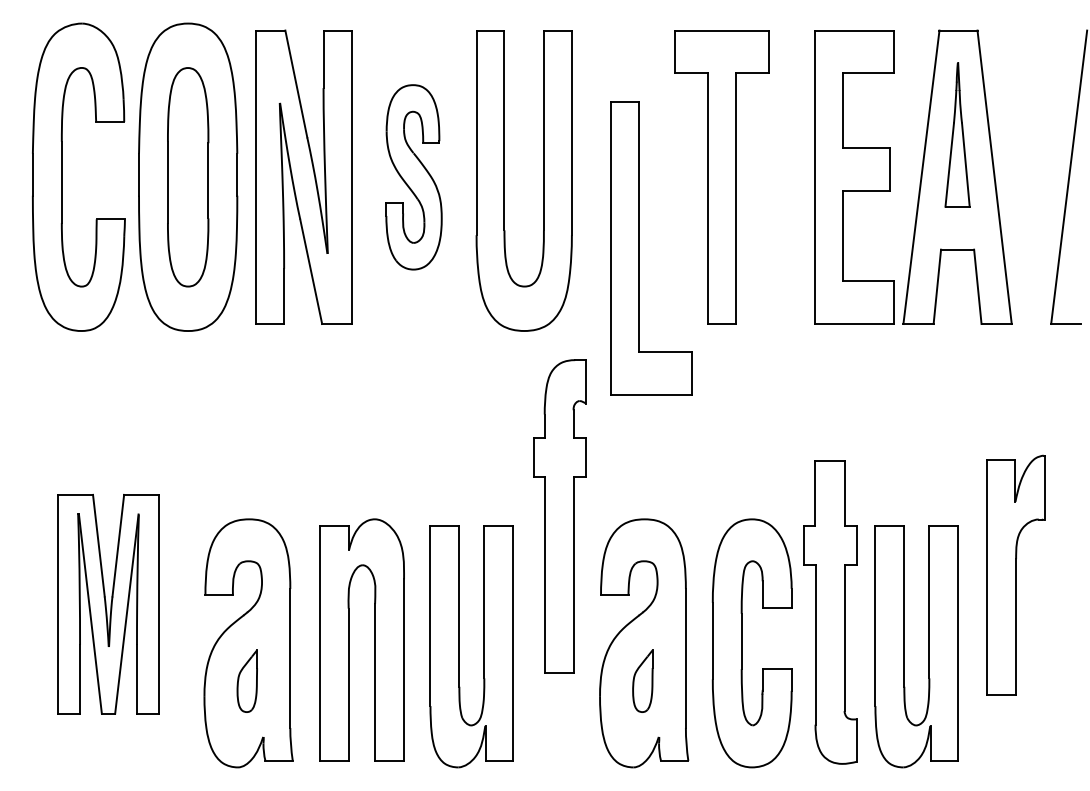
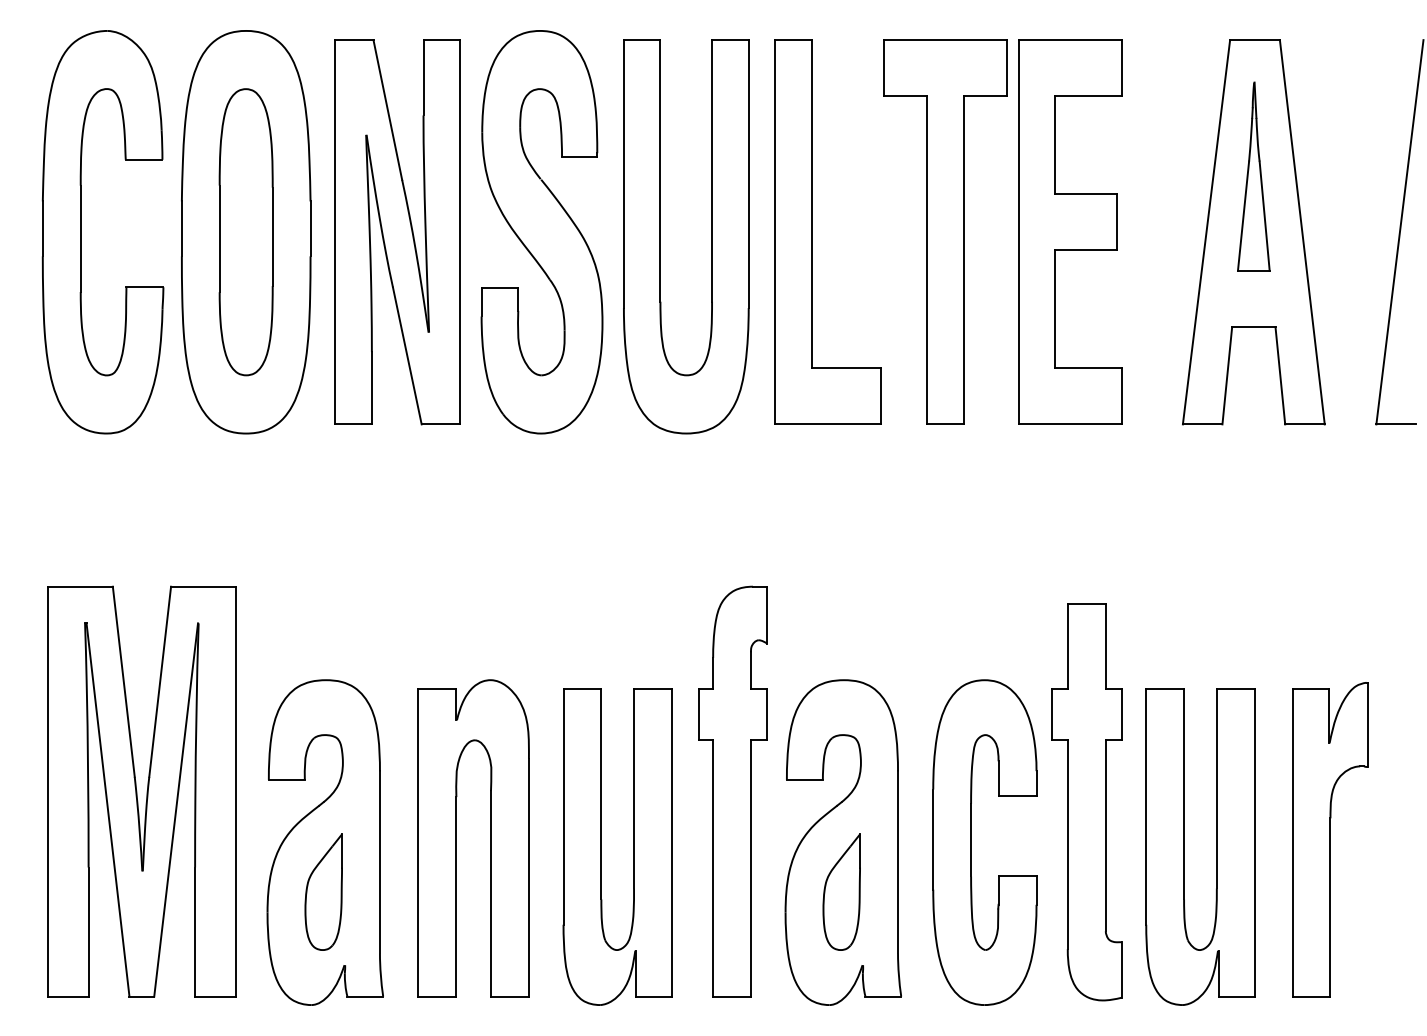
part: (855, 176) -> (1070, 231), moved
part: (413, 177) -> (541, 232), size x1.67
part: (639, 247) -> (812, 231), moved
part: (559, 516) -> (732, 791), moved
part: (1016, 575) -> (1330, 839), moved
part: (108, 604) -> (141, 791), size x1.43
part: (247, 680) -> (323, 891), size x1.43
part: (642, 680) -> (841, 891), size x1.43

